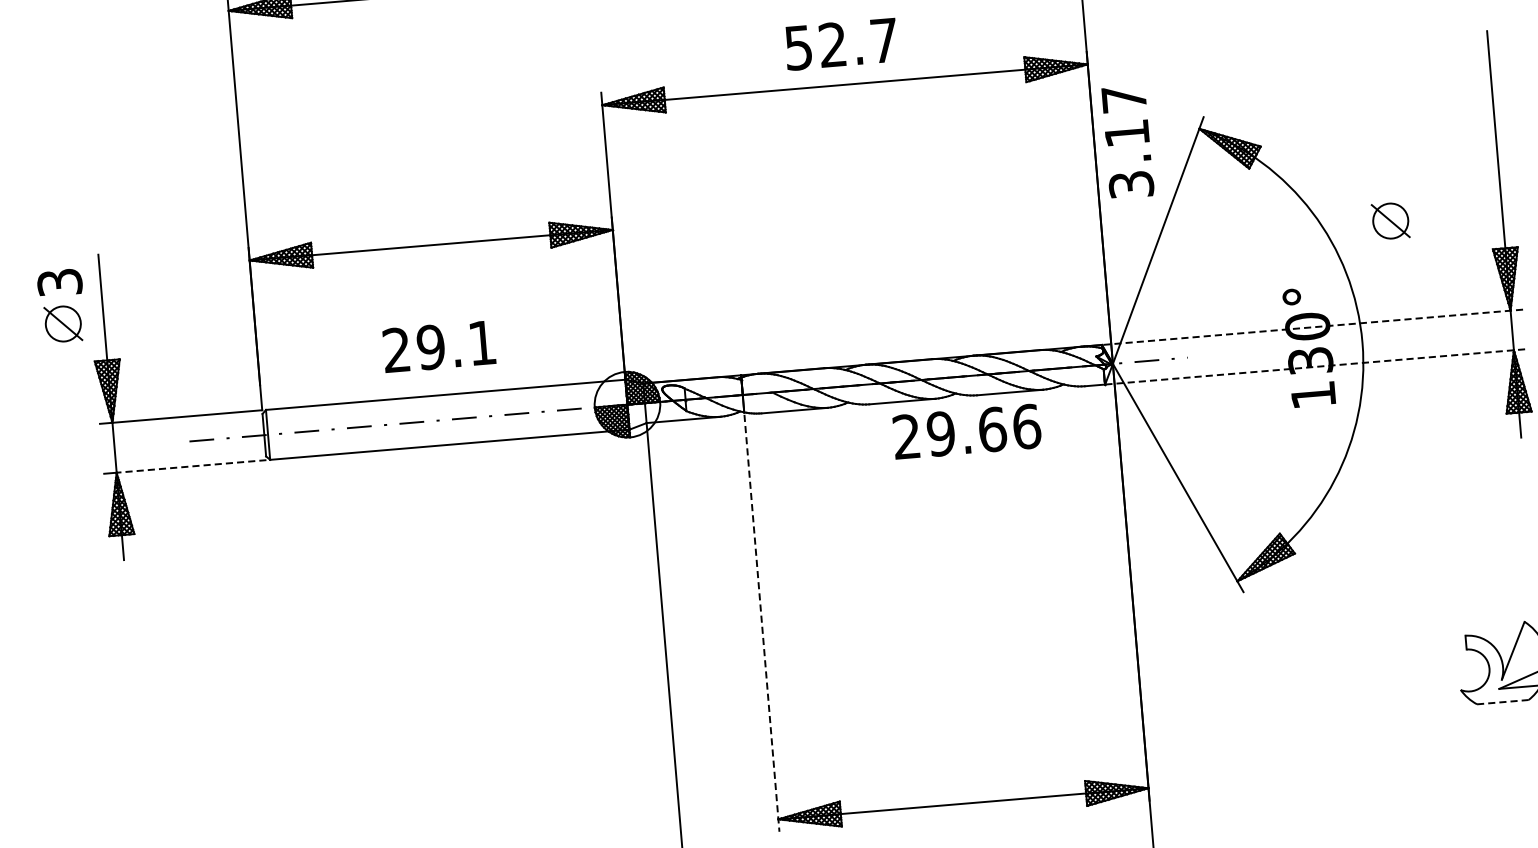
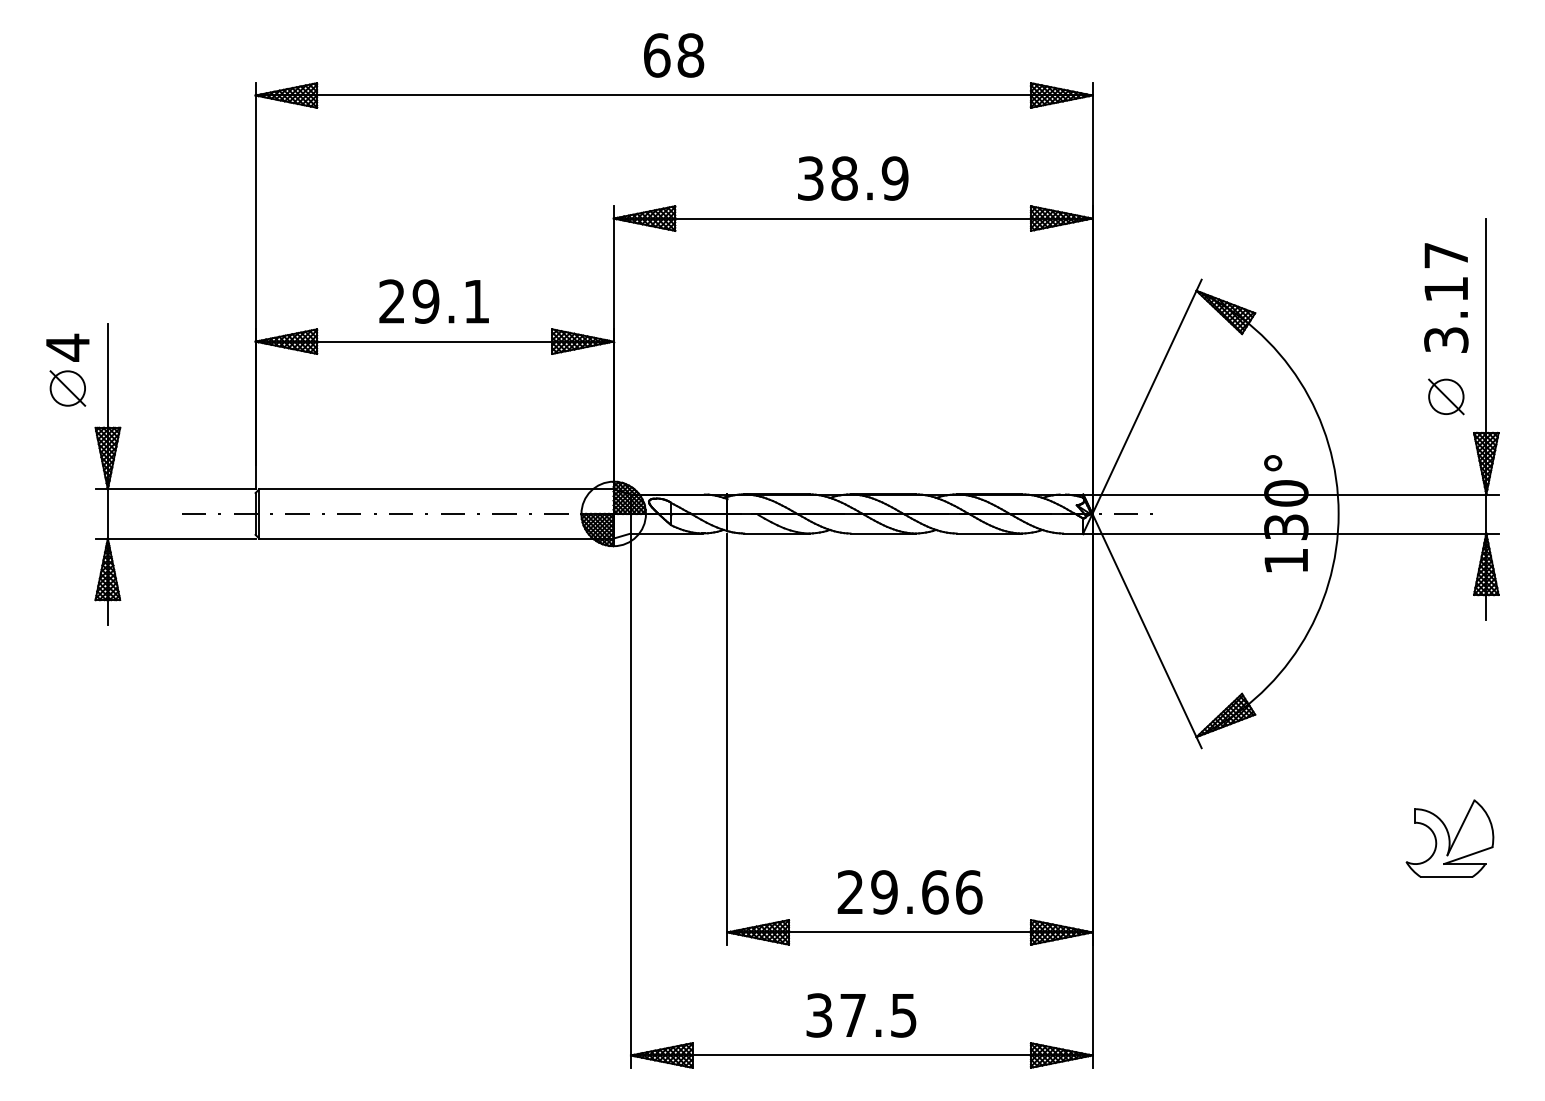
text: (842, 44) -> (853, 178), 52.7 -> 38.9
text: (1127, 141) -> (1446, 297), moved
part: (1390, 220) -> (1446, 396), moved
text: (59, 282) -> (67, 347), 3 -> 4
line: (1313, 327) -> (1291, 494), dashed -> solid
text: (438, 346) -> (433, 301), moved
line: (1316, 366) -> (1291, 533), dashed -> solid
text: (966, 431) -> (909, 892), moved
line: (191, 466) -> (181, 538), dashed -> solid
line: (762, 623) -> (727, 739), dashed -> solid
line: (1503, 702) -> (1447, 877), dashed -> solid

